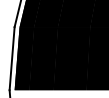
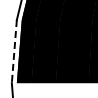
line: (12, 58) -> (14, 51), solid -> dashed

